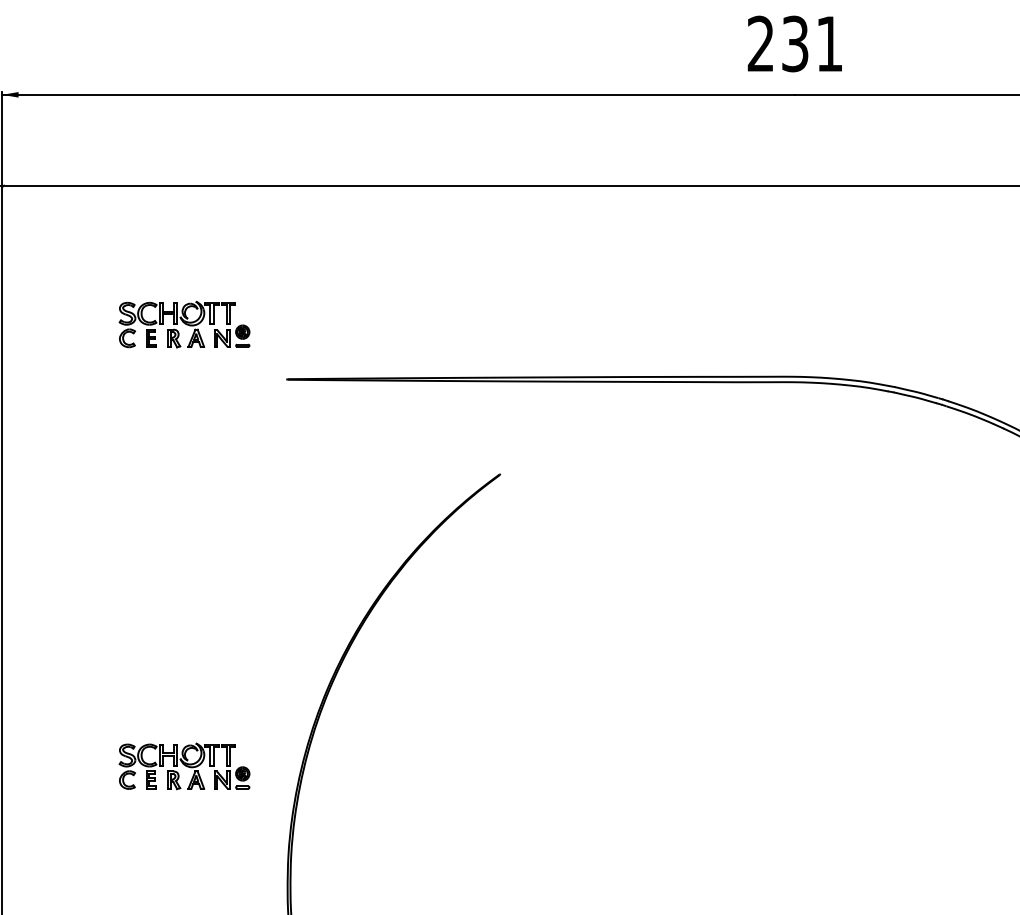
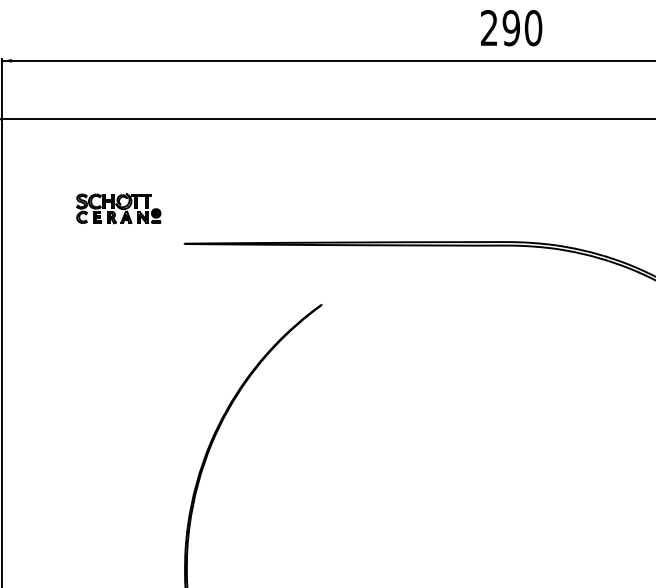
text: (812, 44) -> (522, 28), 231 -> 290
part: (184, 766) -> (118, 492), removed

